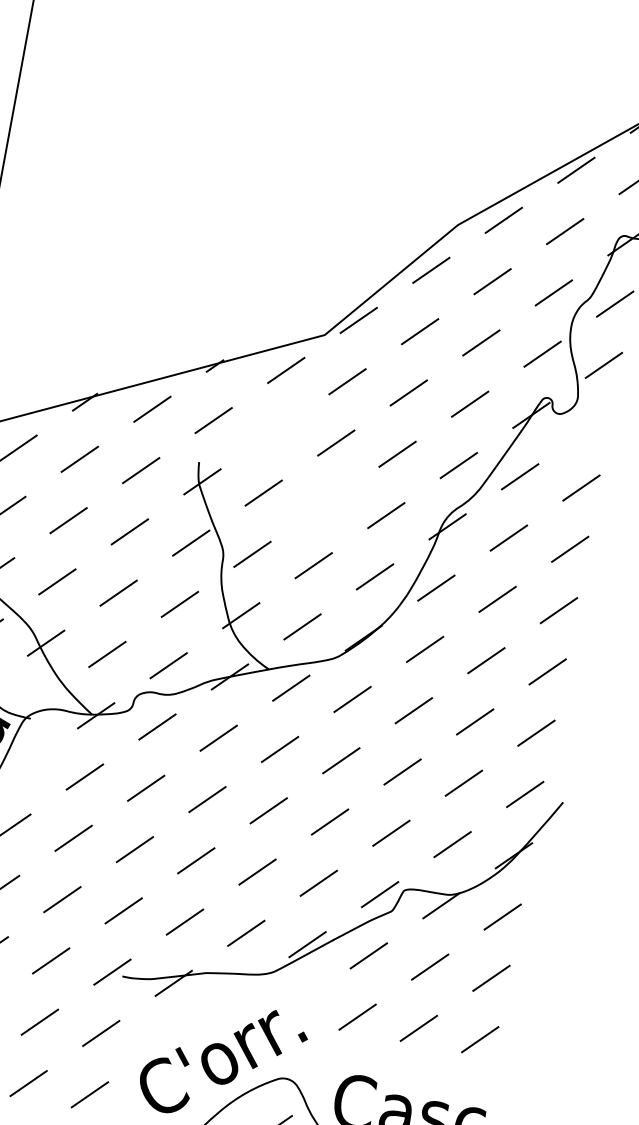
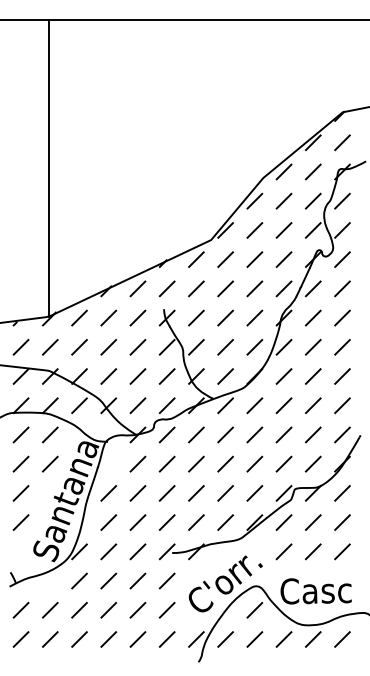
line: (592, 426) -> (342, 259), added
line: (275, 431) -> (196, 288), added
line: (324, 503) -> (225, 317), added

